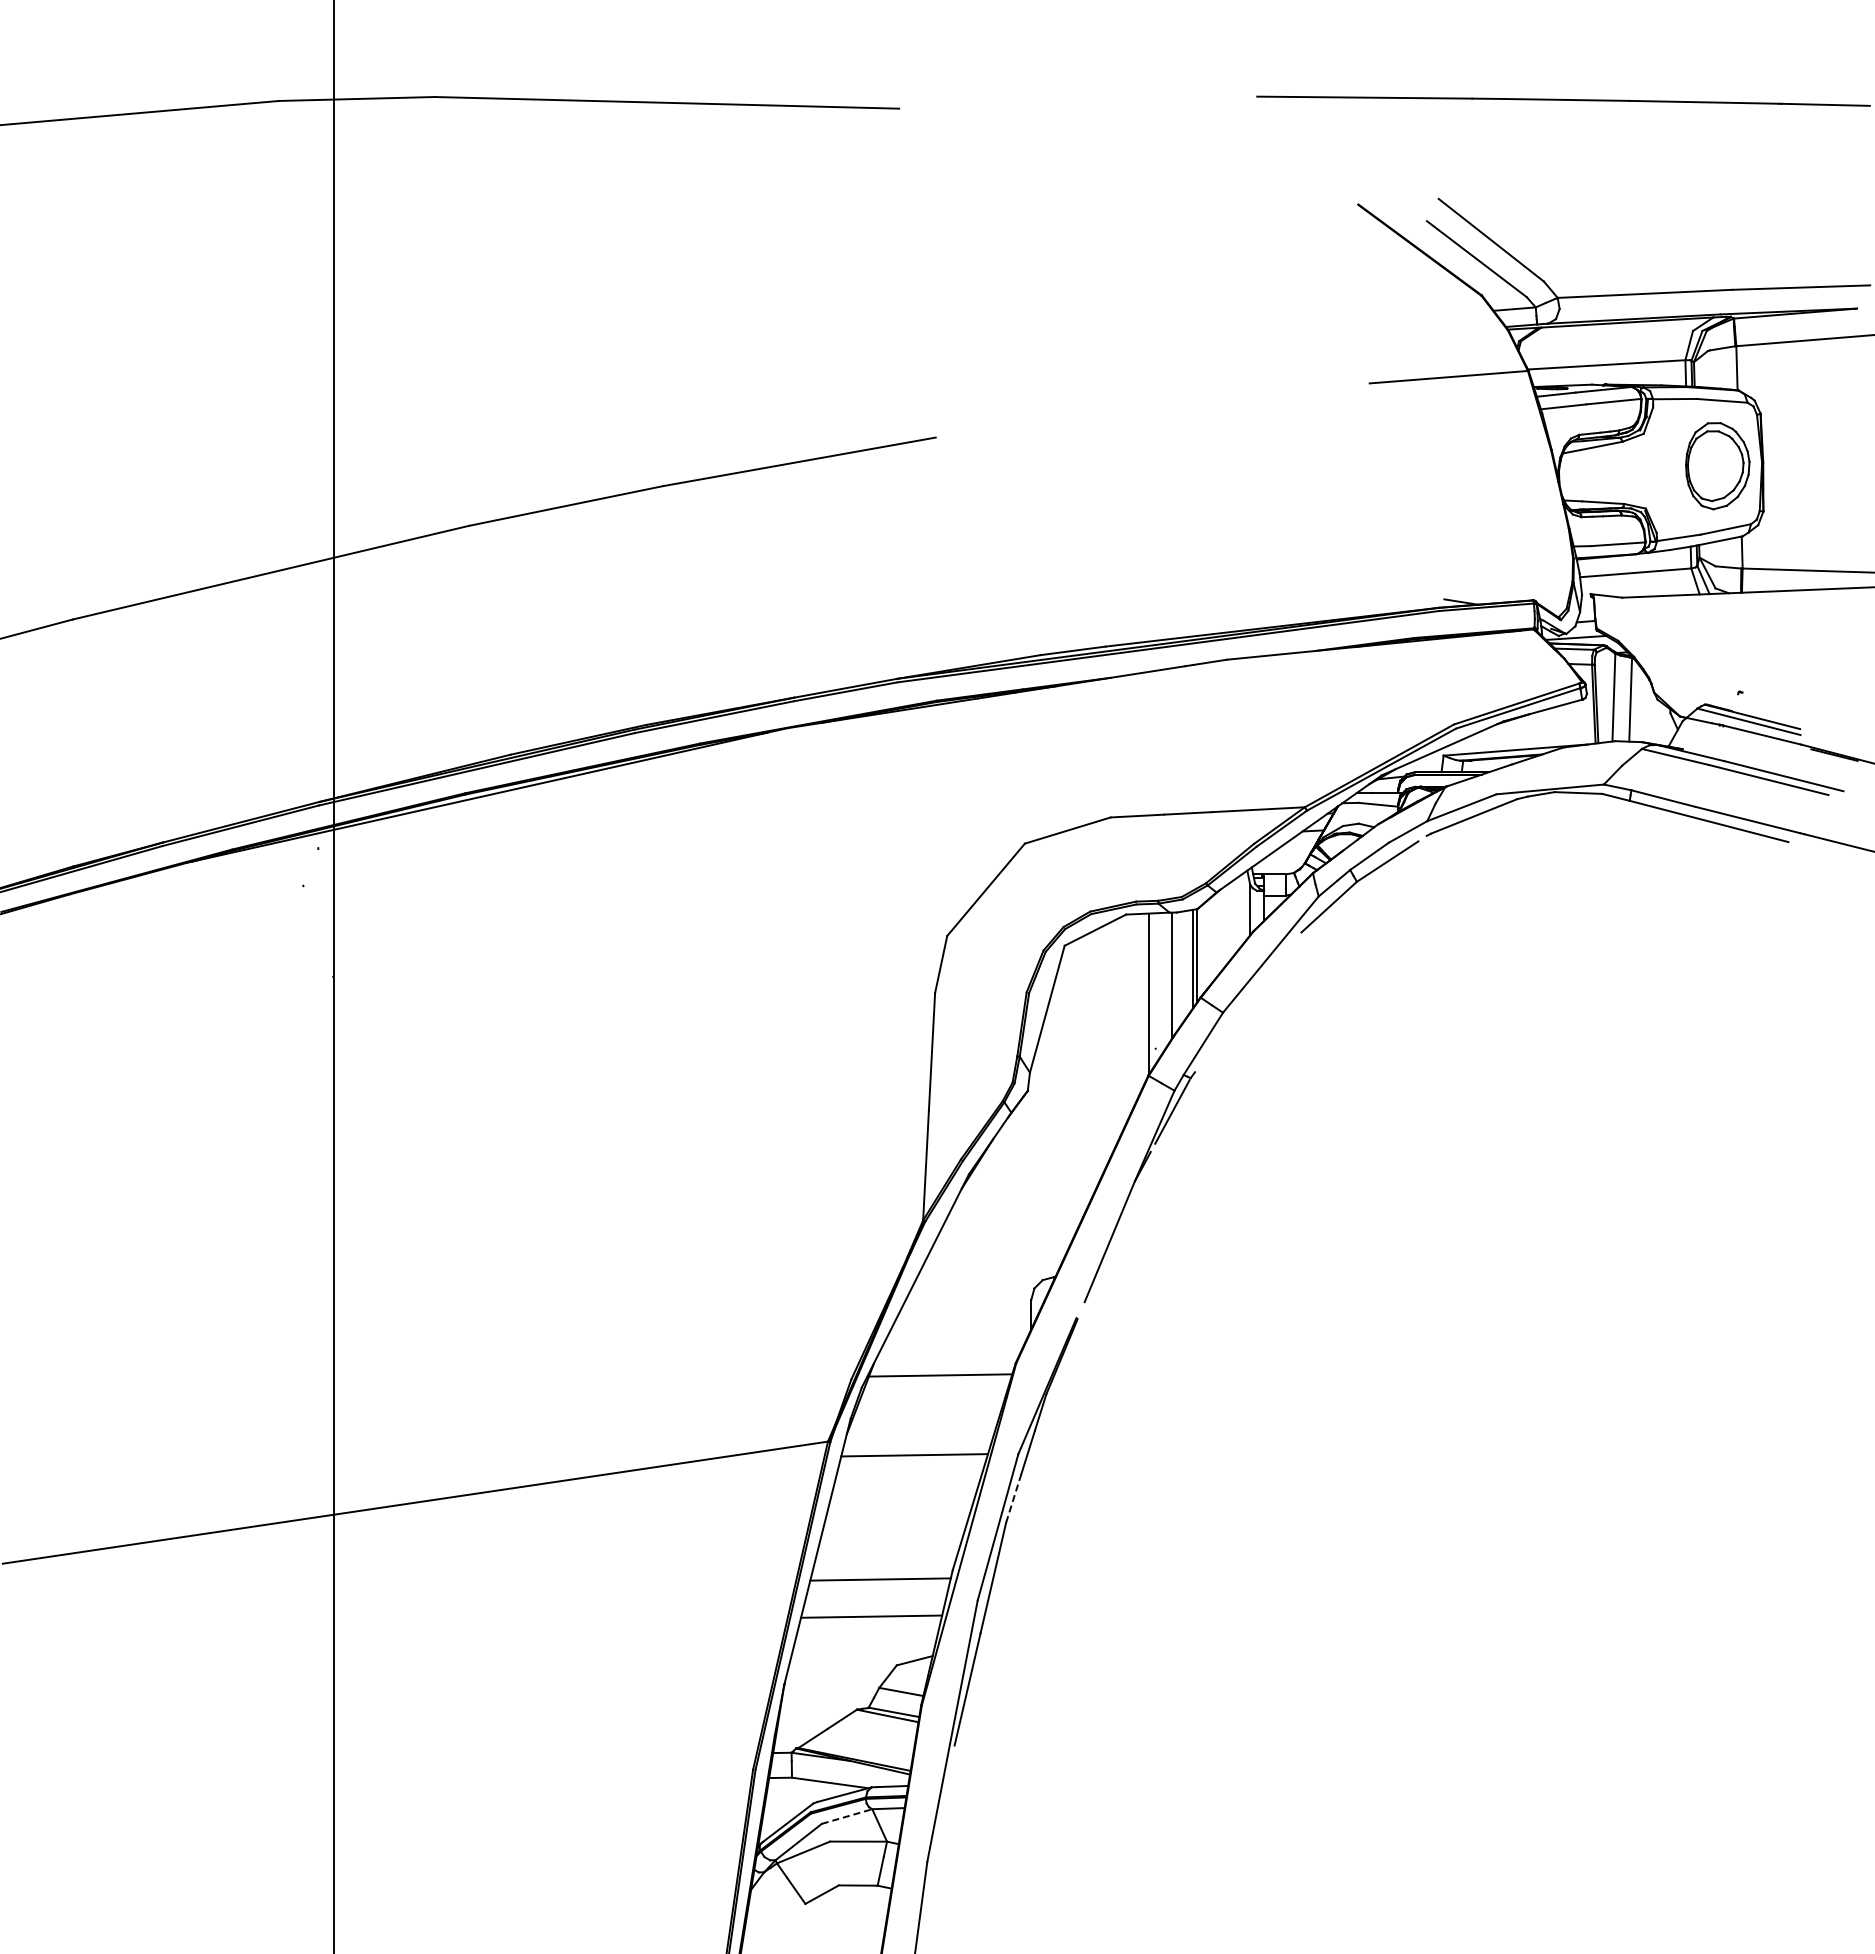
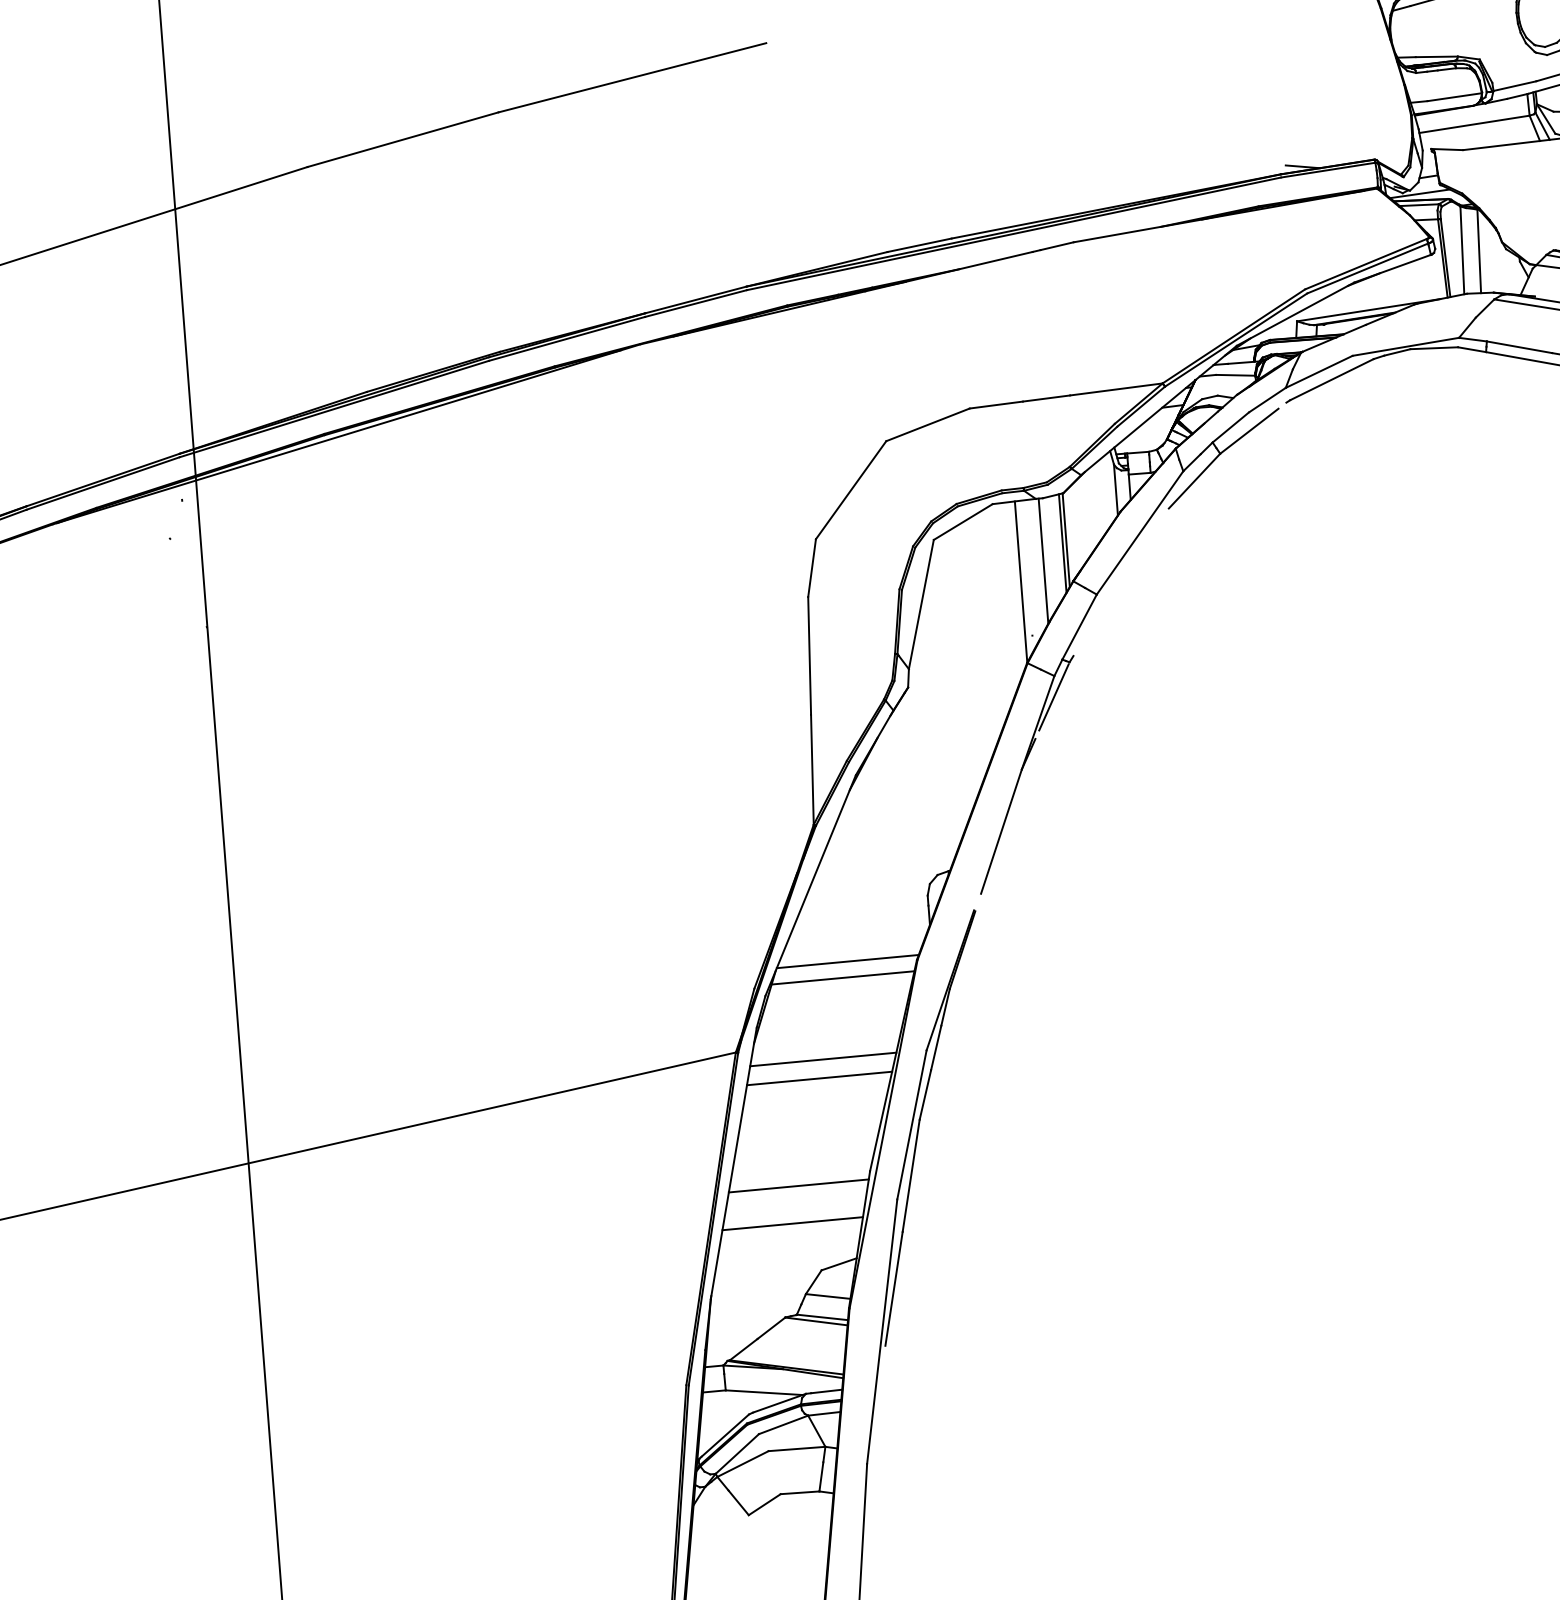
line: (946, 1359) -> (847, 961), added
line: (909, 1473) -> (819, 1078), added
line: (1013, 1498) -> (925, 1094), dashed -> solid
line: (847, 1816) -> (784, 1424), dashed -> solid

